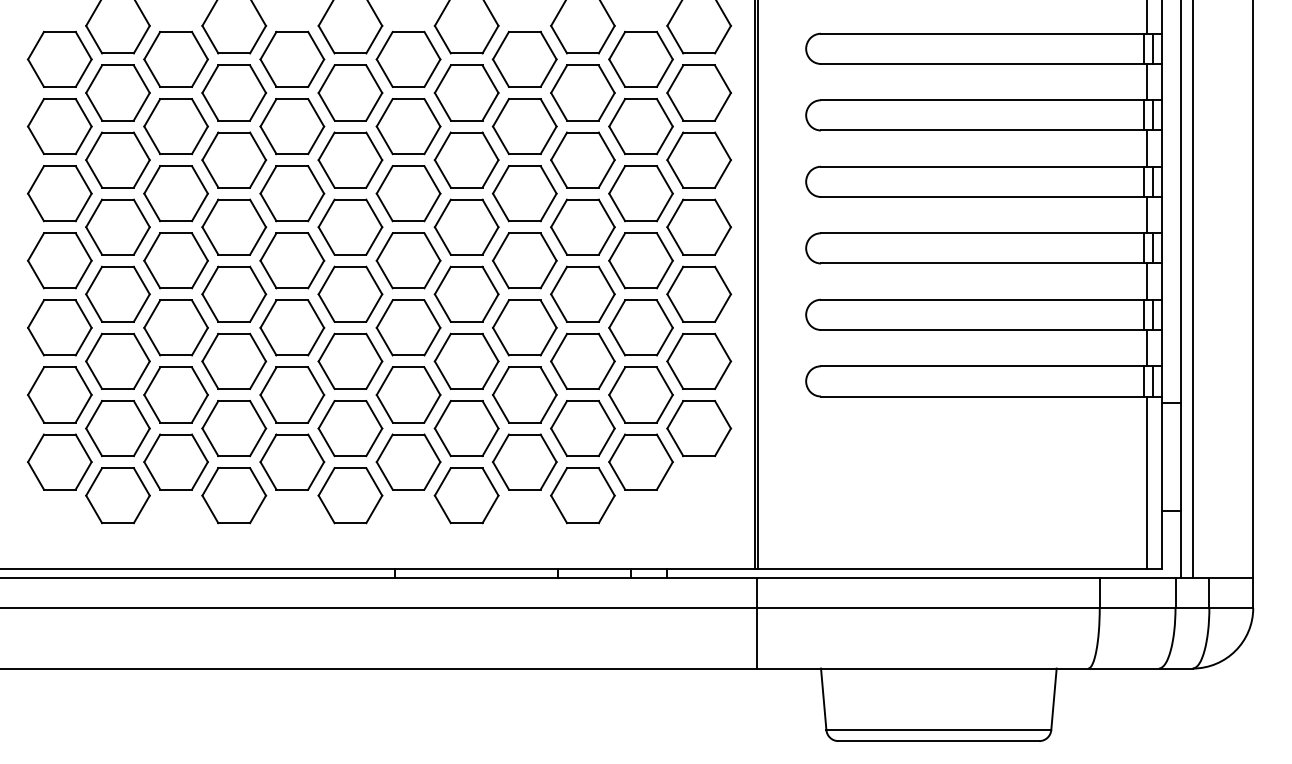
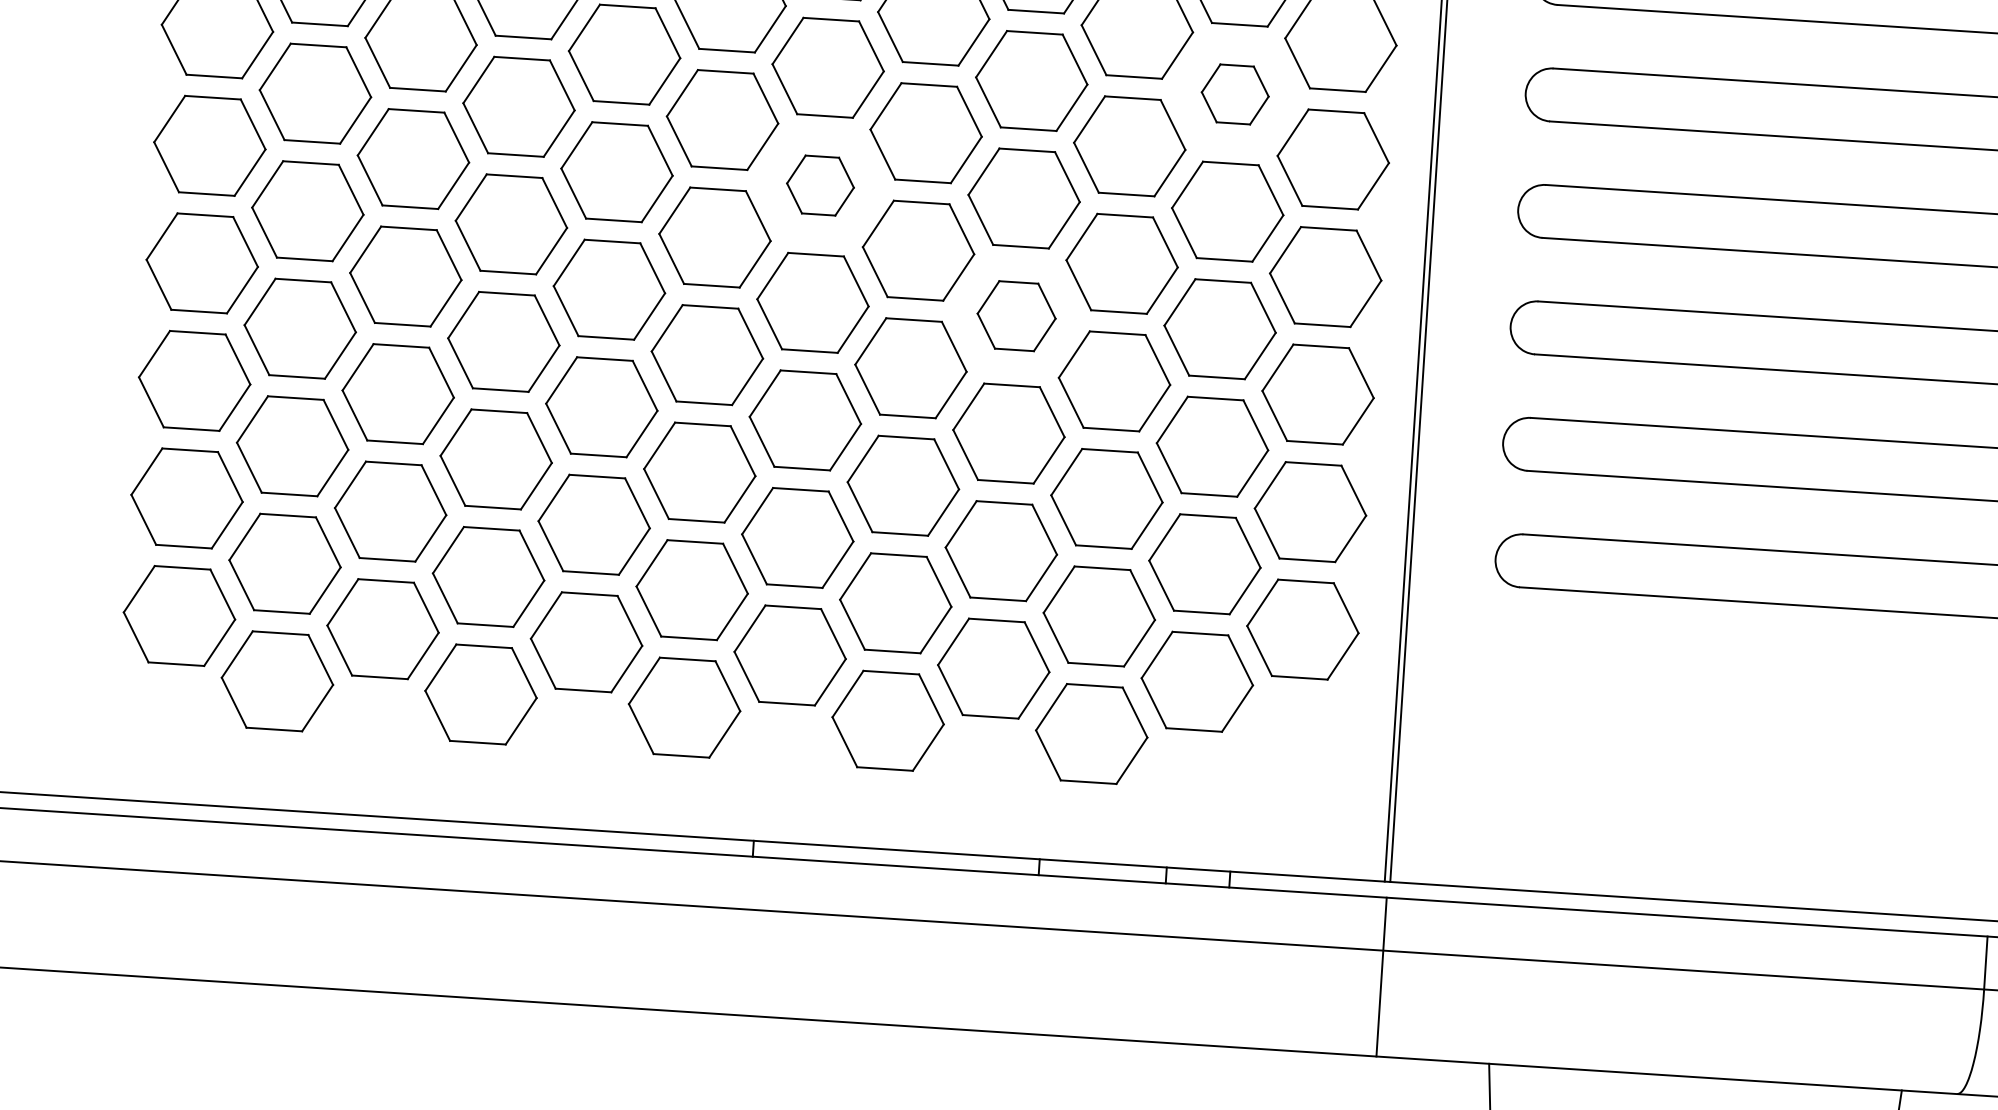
part: (640, 126) -> (1234, 94), size x0.6
part: (408, 193) -> (820, 185), size x0.6
part: (524, 260) -> (1016, 315), size x0.7

